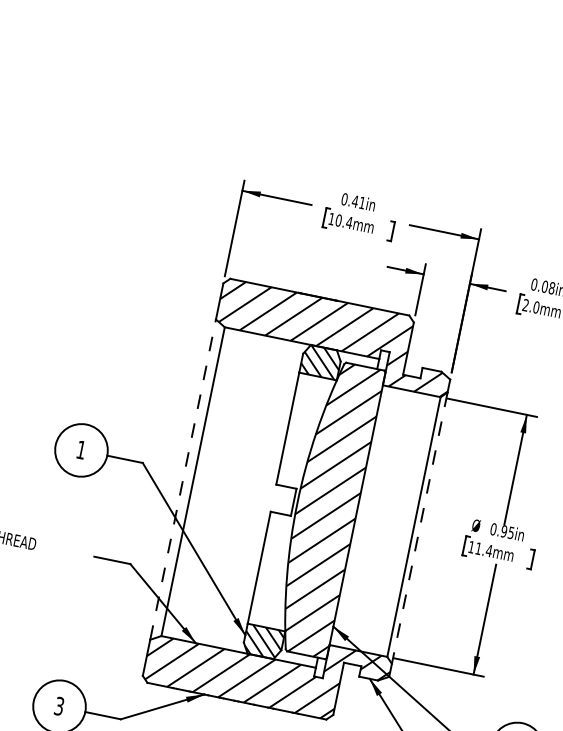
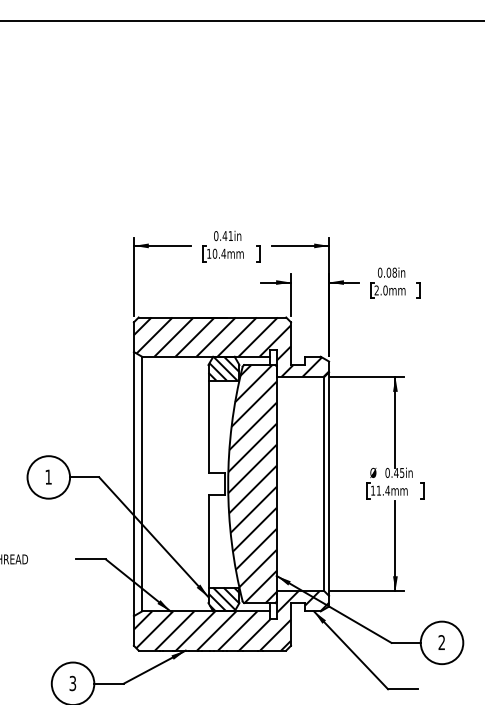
line: (182, 478) -> (133, 483), dashed -> solid
line: (420, 528) -> (329, 484), dashed -> solid
text: (504, 530) -> (396, 472), 0.95in -> 0.45in

